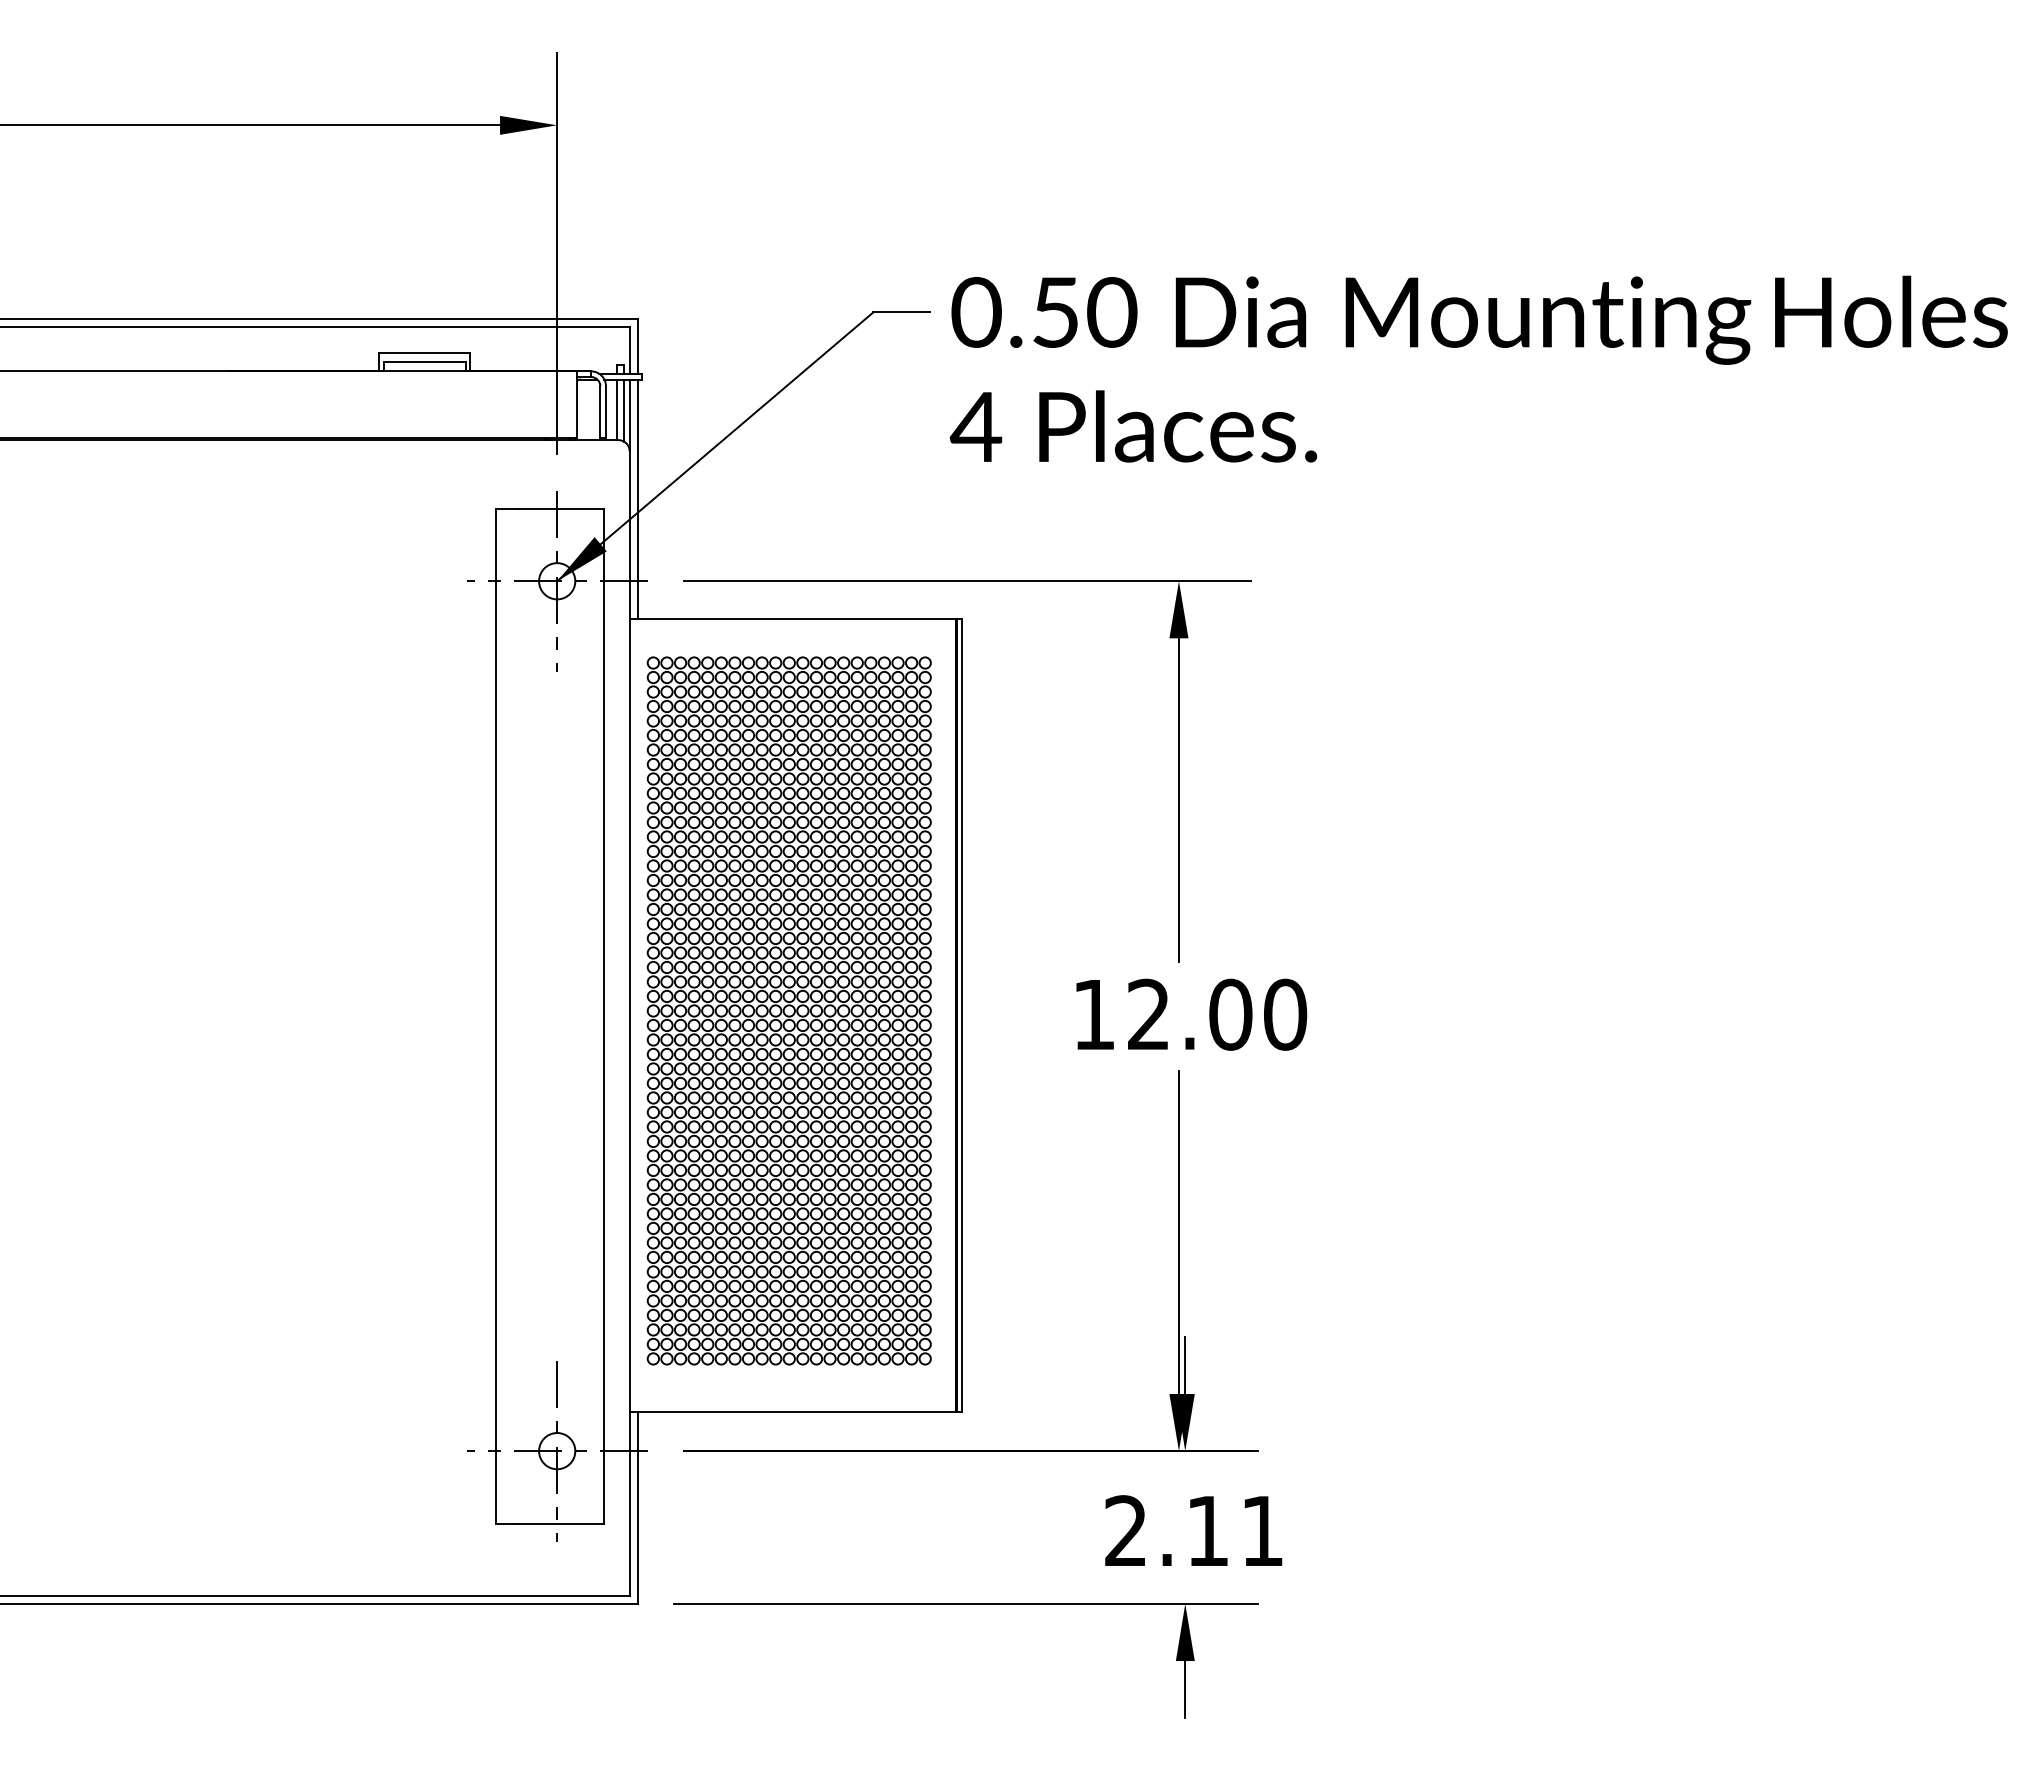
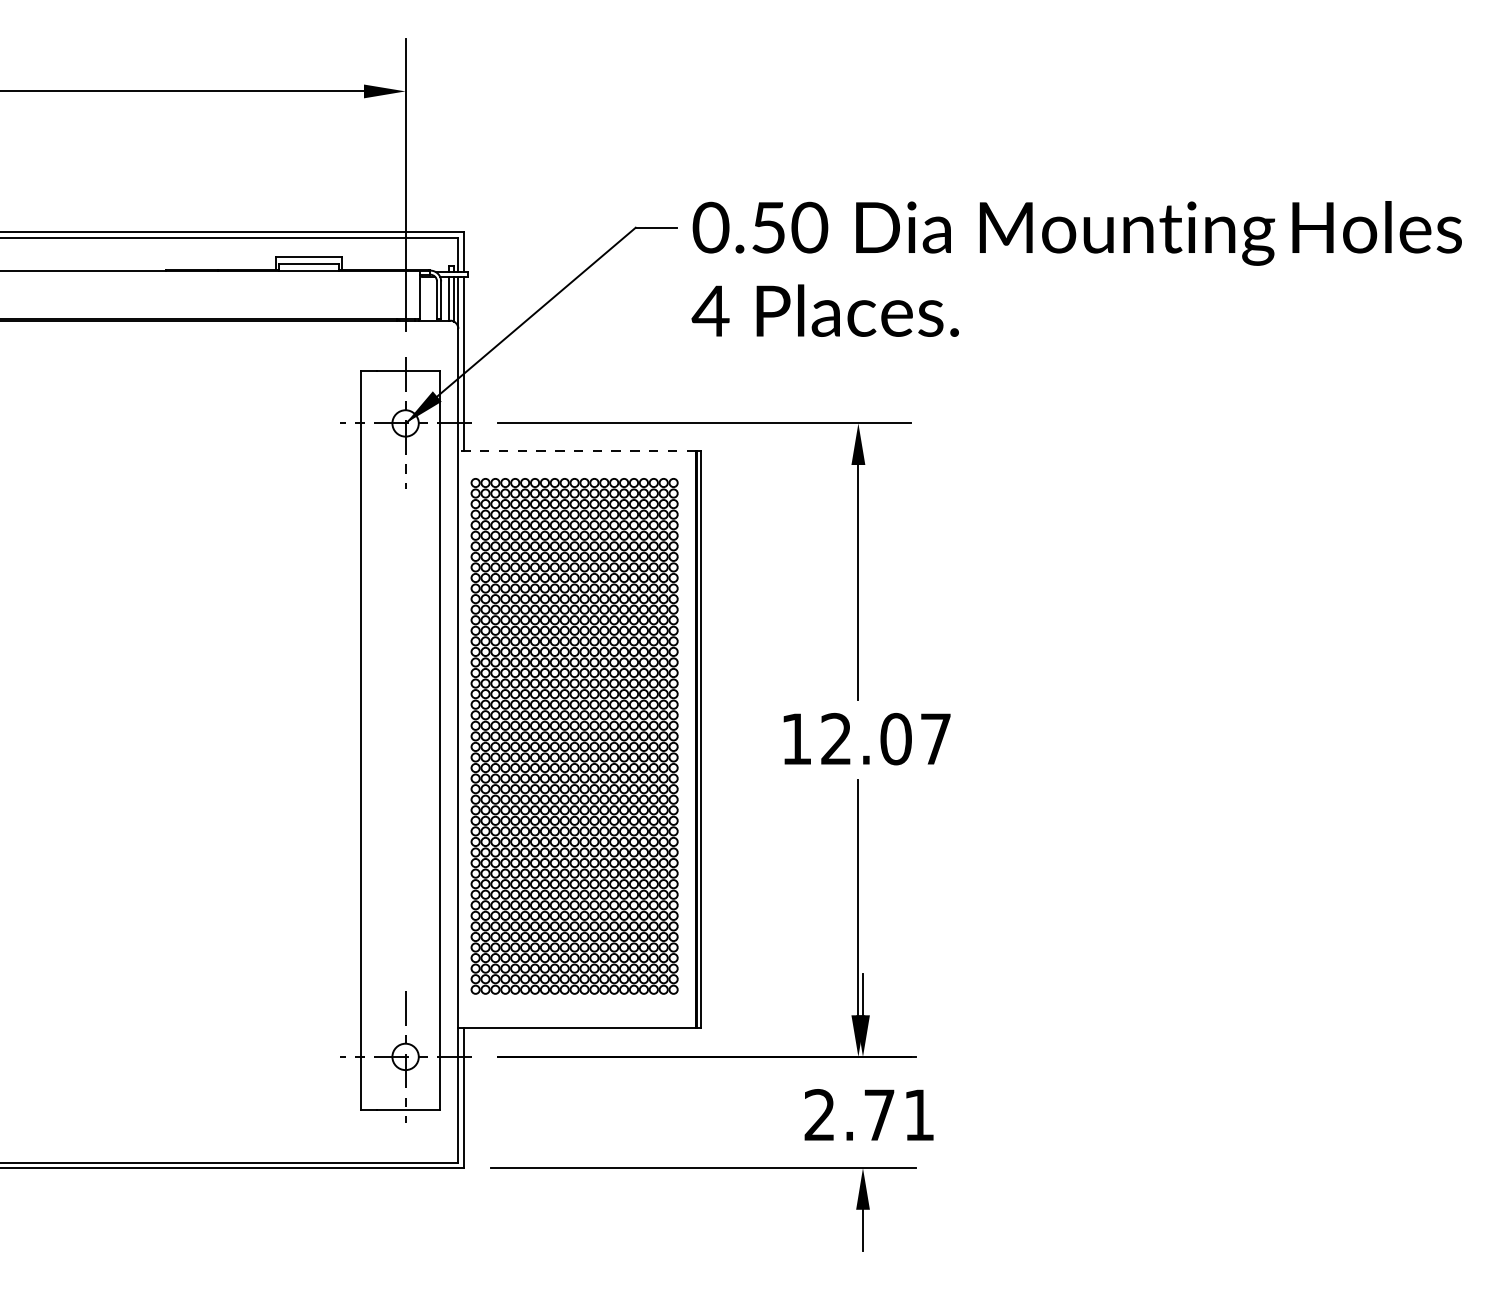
line: (793, 619) -> (577, 451), solid -> dashed
text: (1284, 1015) -> (935, 739), 12.00 -> 12.07
text: (1207, 1530) -> (879, 1114), 2.11 -> 2.71

